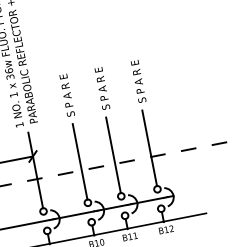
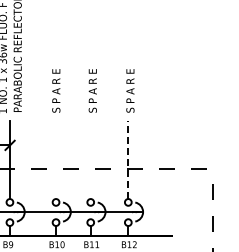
line: (149, 147) -> (128, 159), solid -> dashed
line: (113, 155) -> (90, 159), removed
line: (80, 161) -> (56, 159), removed

